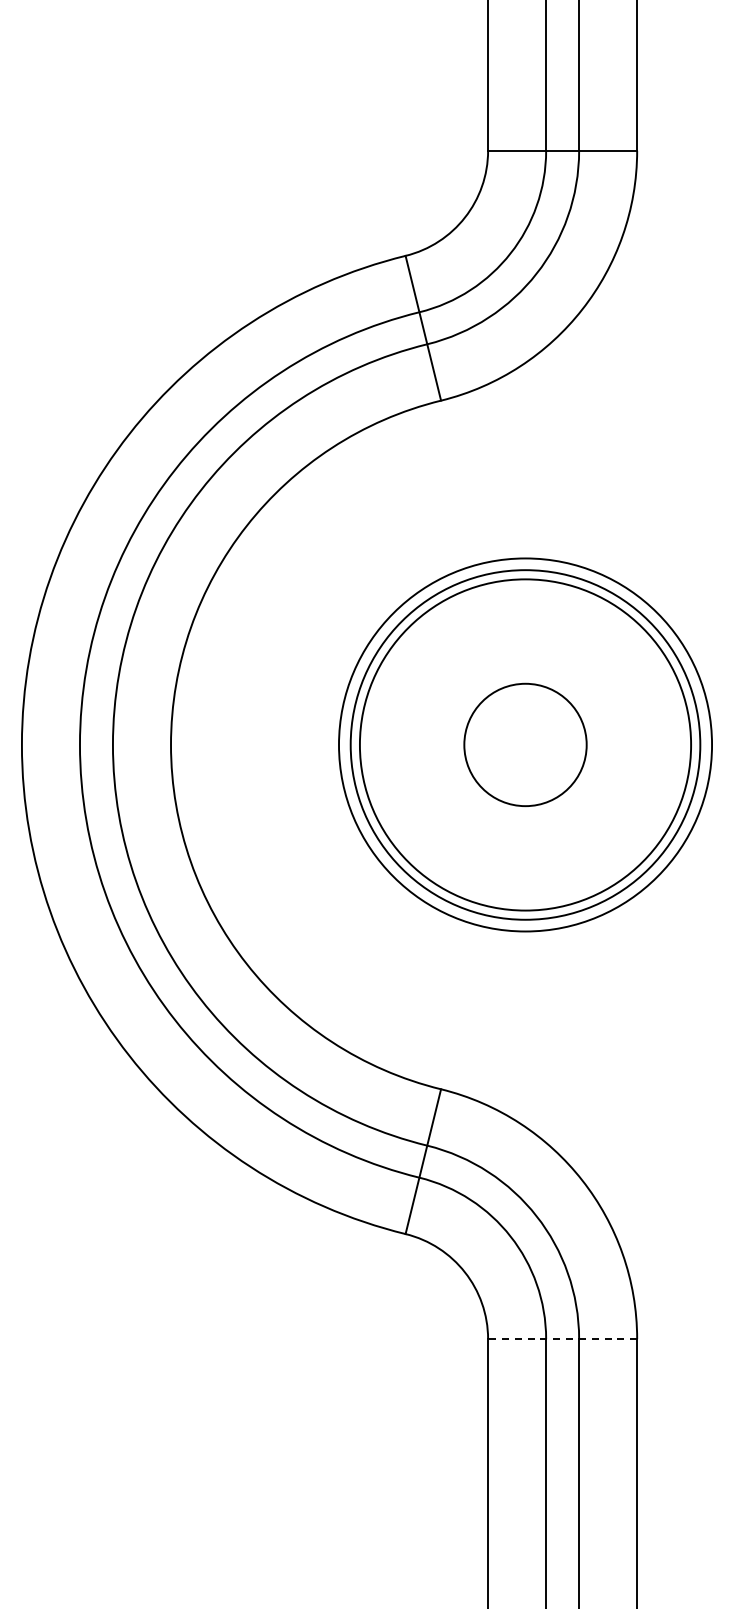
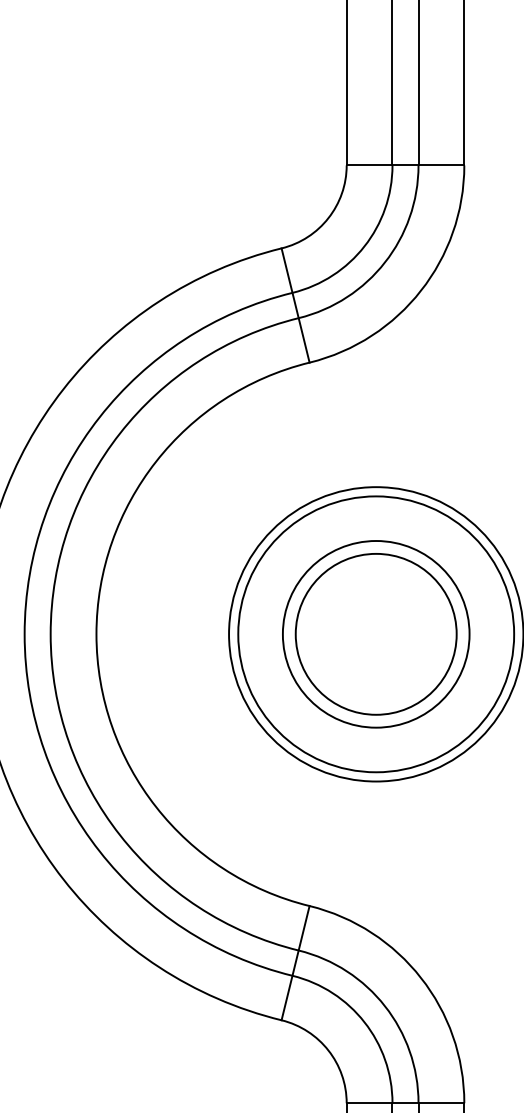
circle: (525, 744) -> (376, 633), size x0.71
circle: (525, 744) -> (376, 633), size x1.67
line: (562, 1339) -> (405, 1103), dashed -> solid

